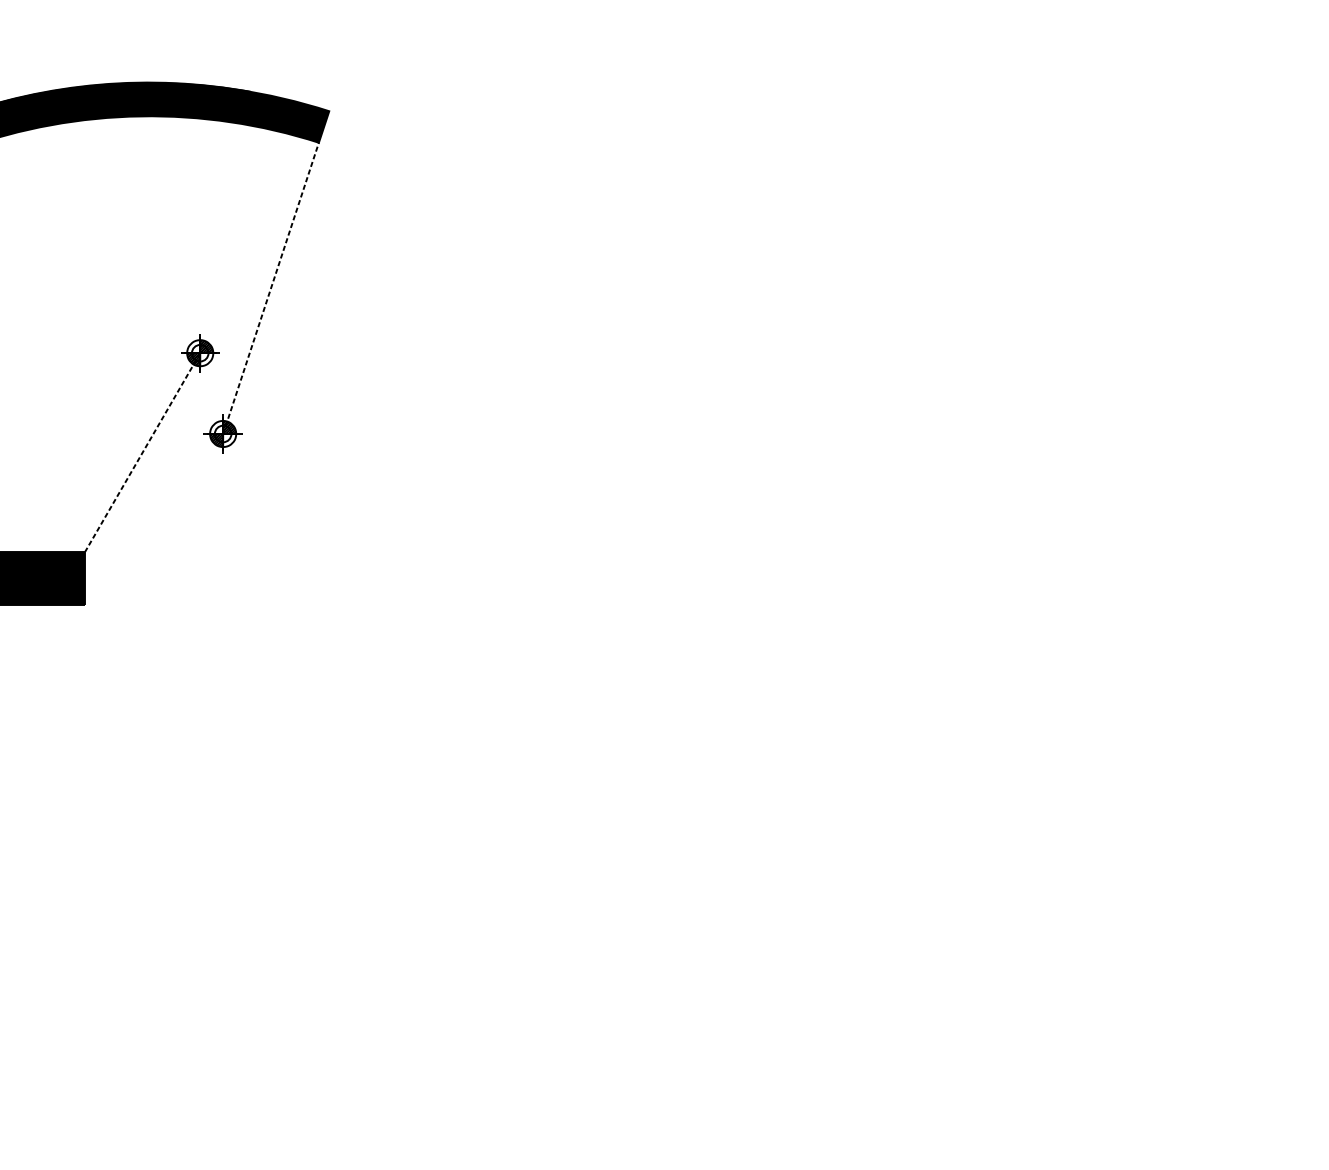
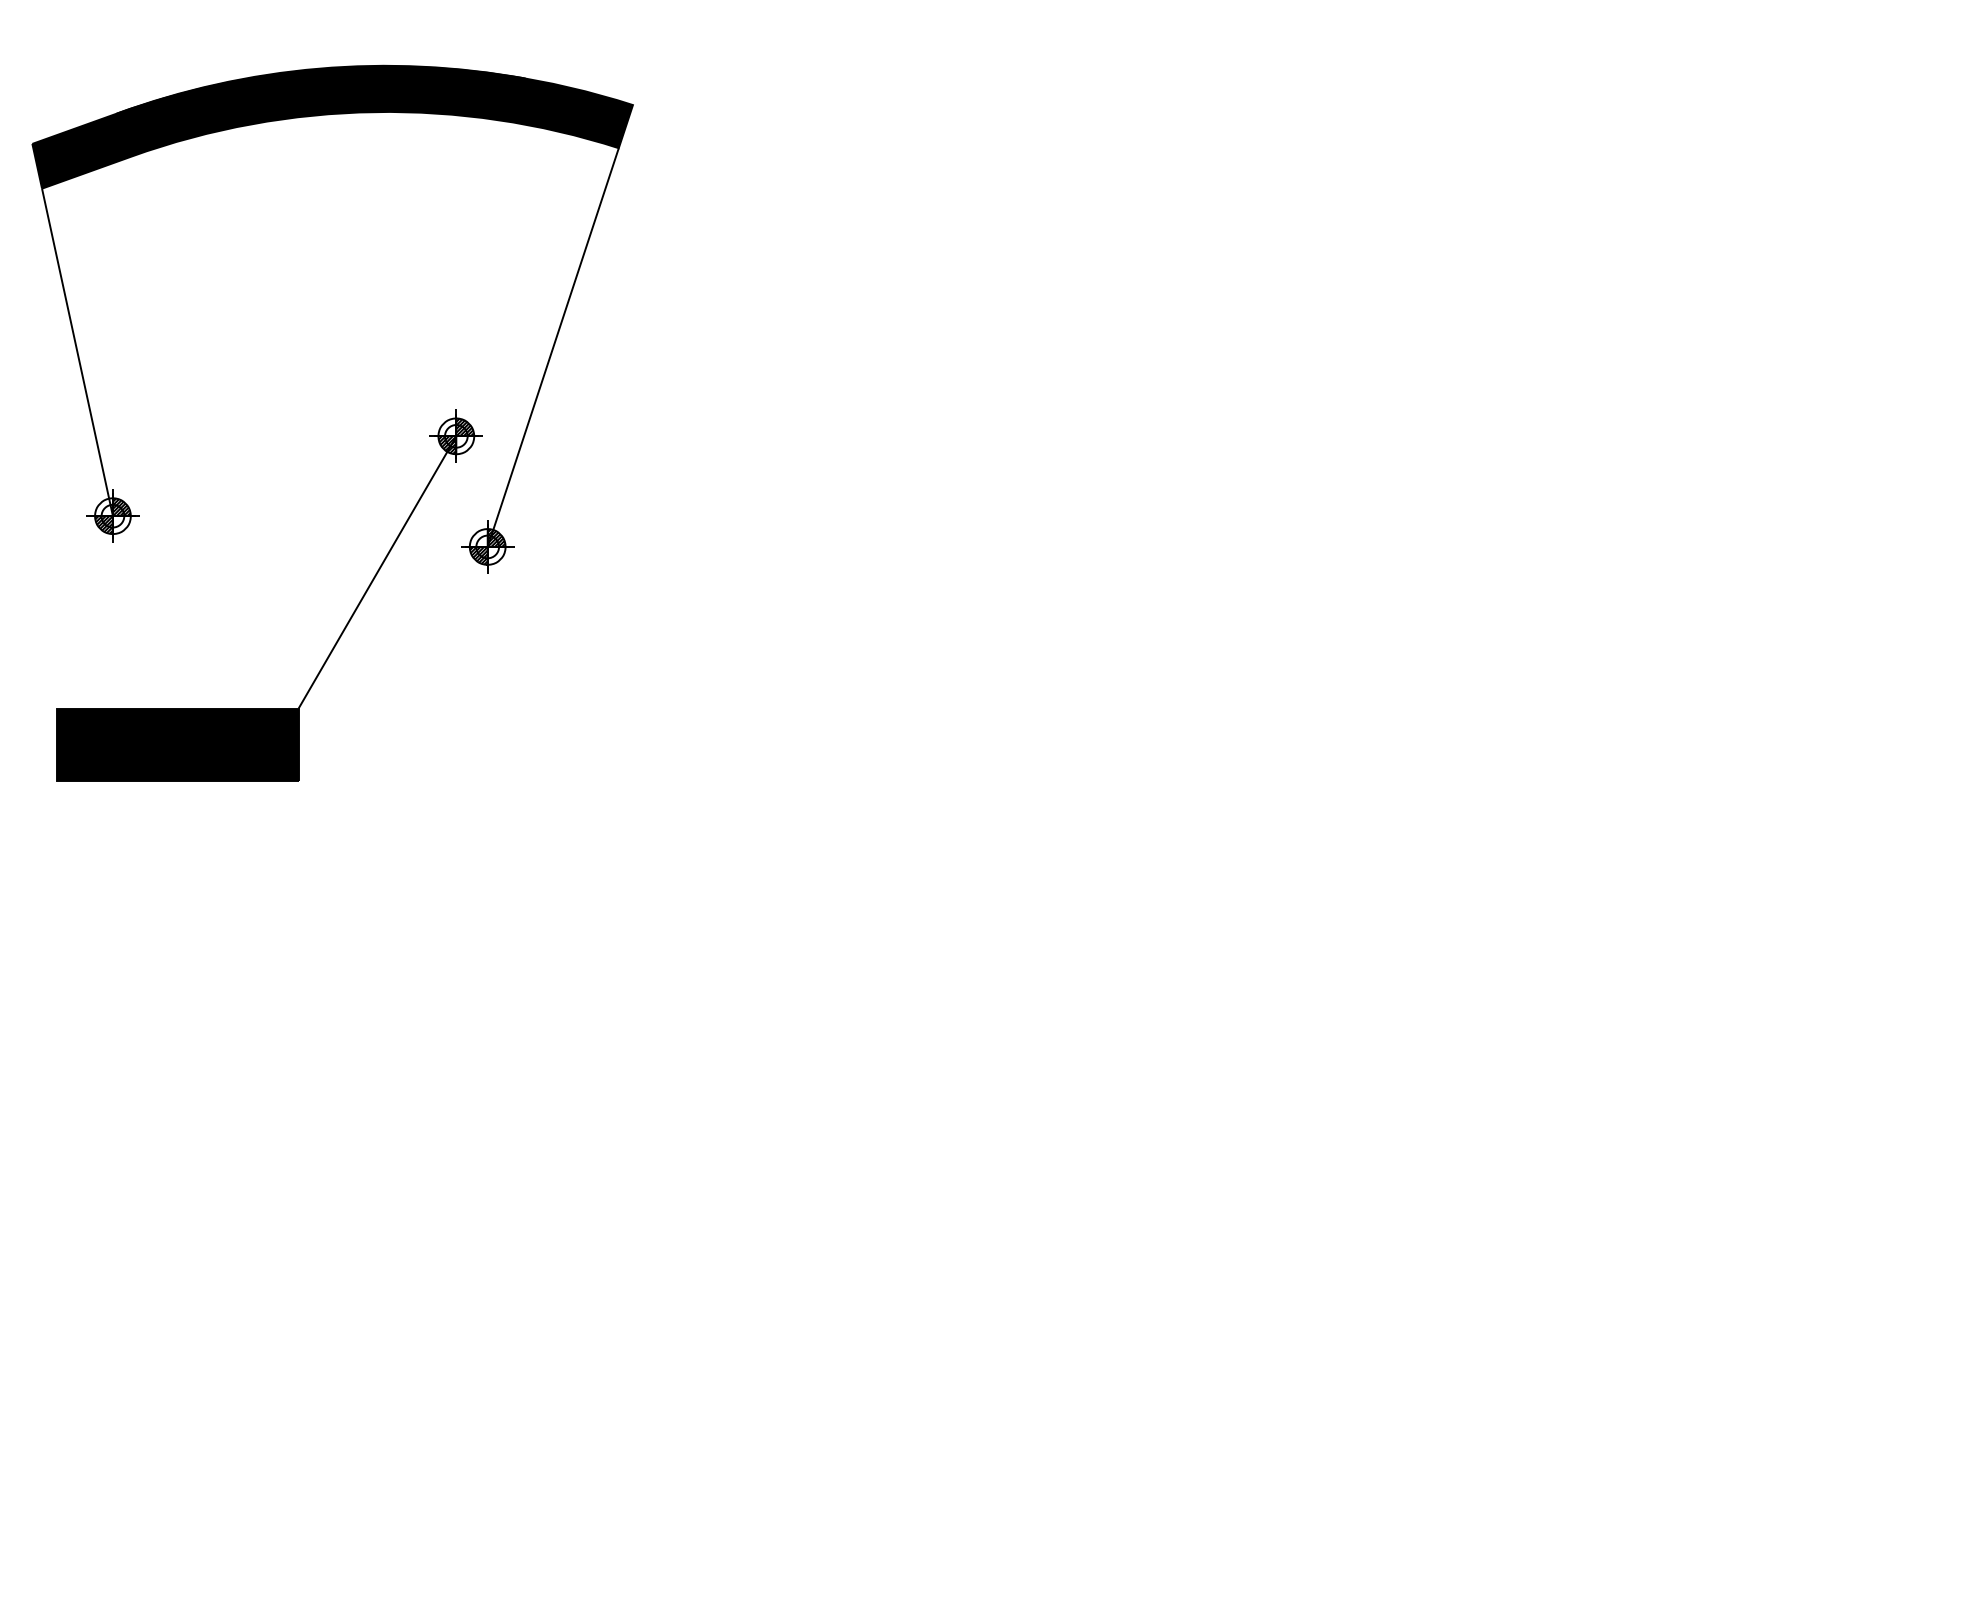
line: (271, 288) -> (553, 347), dashed -> solid
line: (142, 452) -> (377, 572), dashed -> solid

